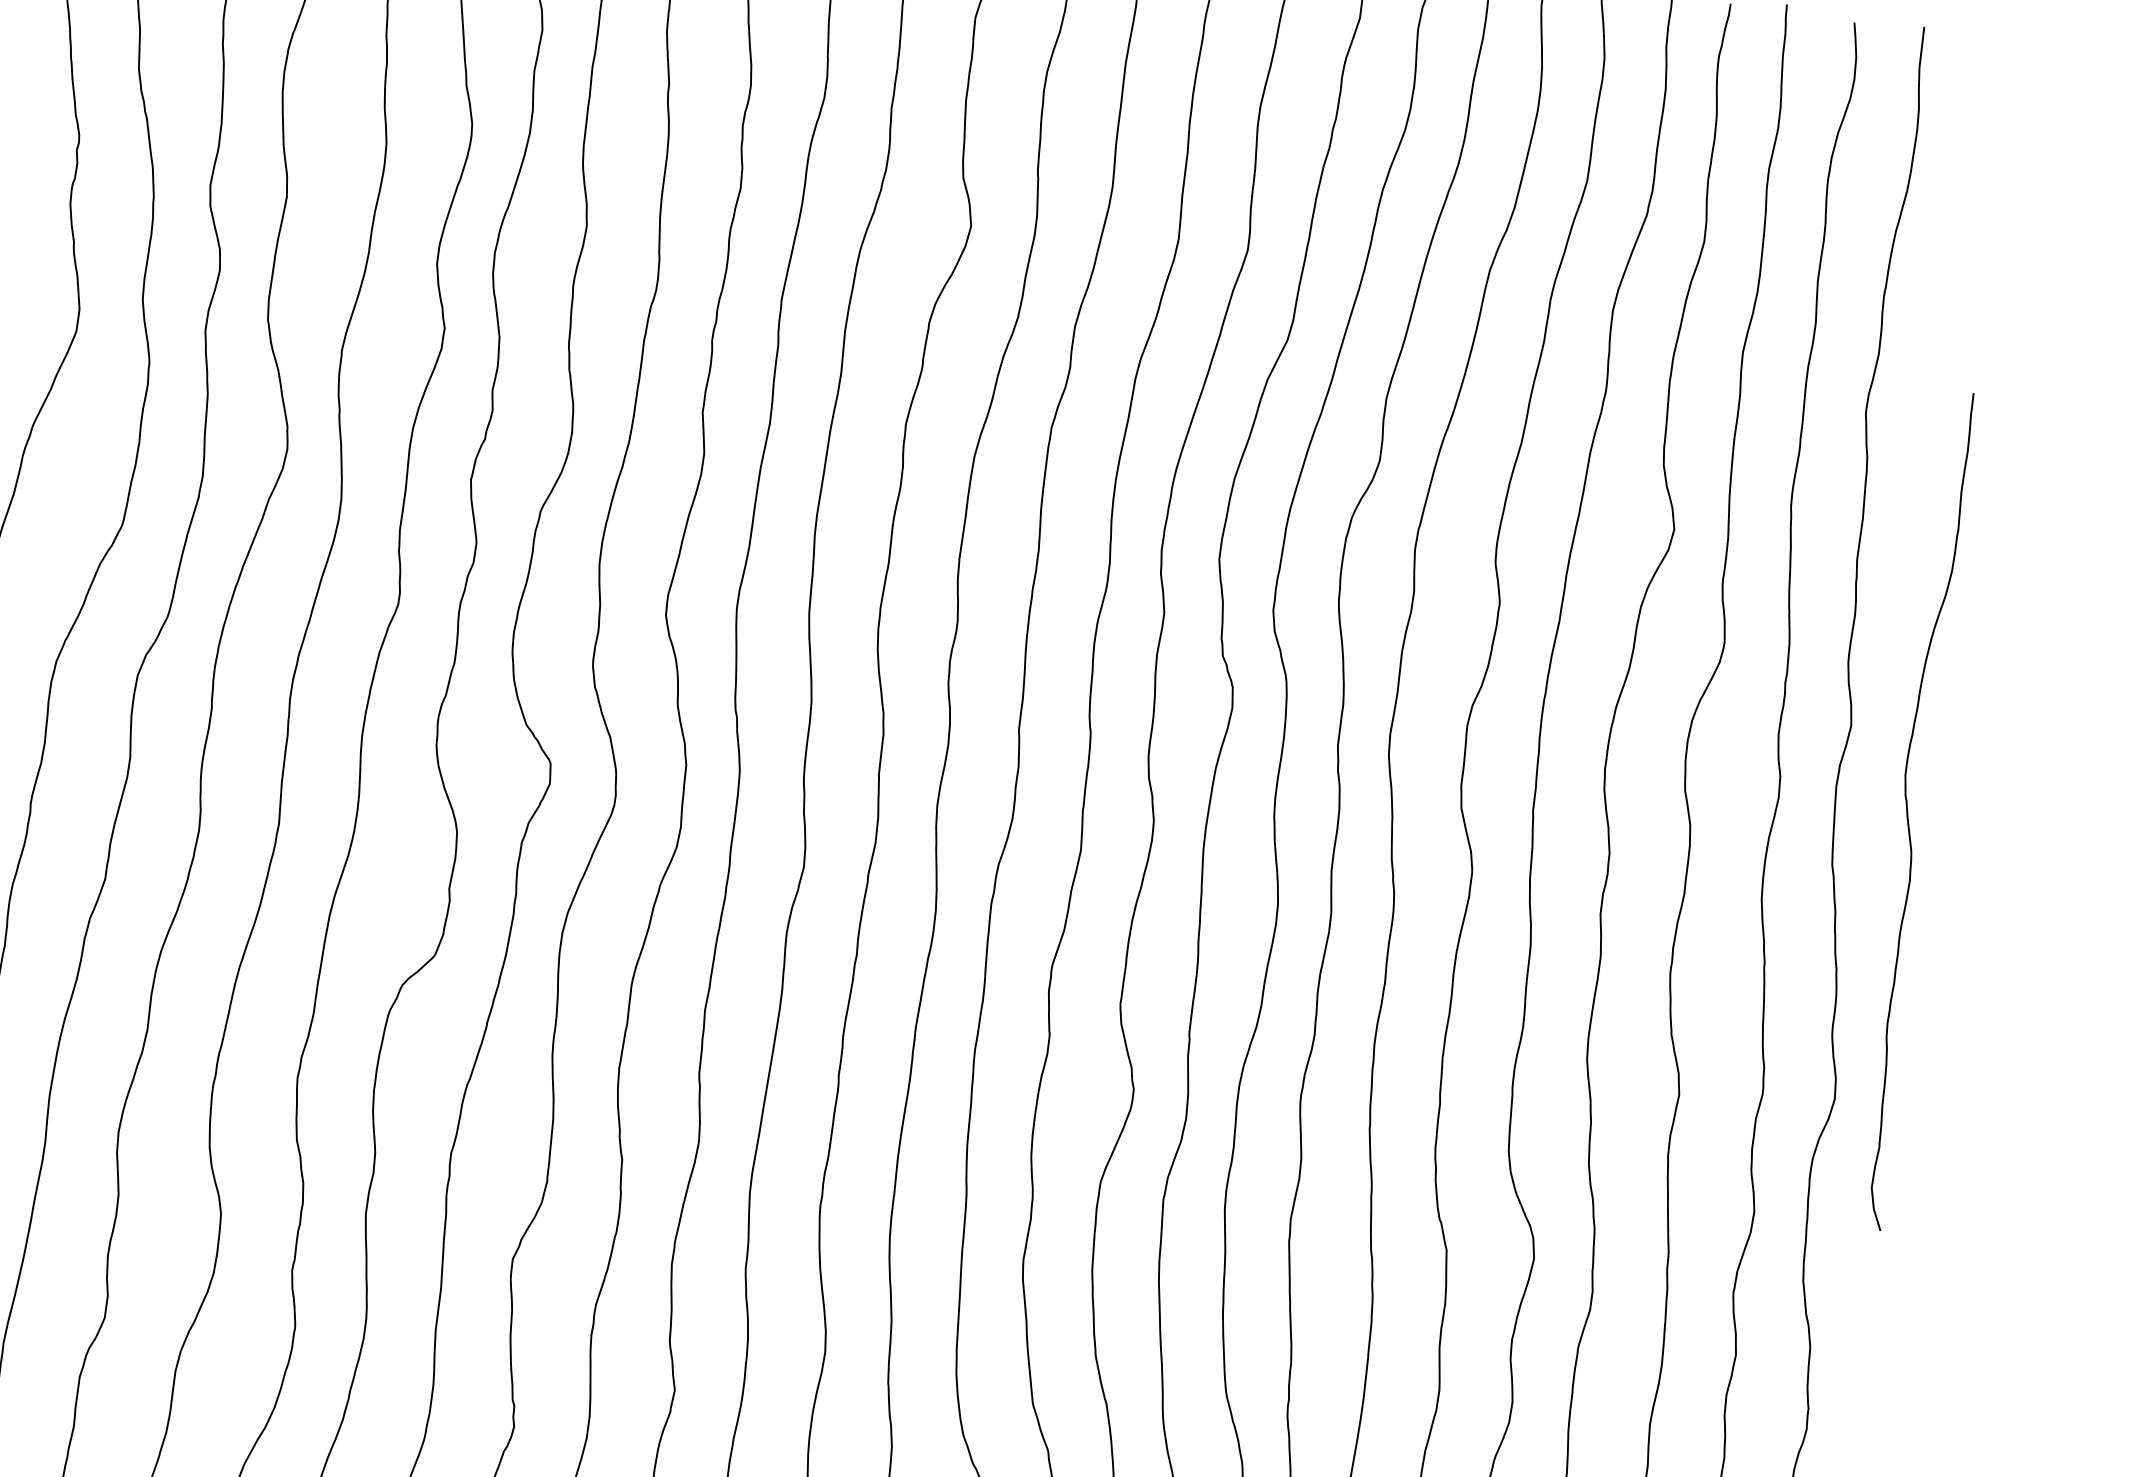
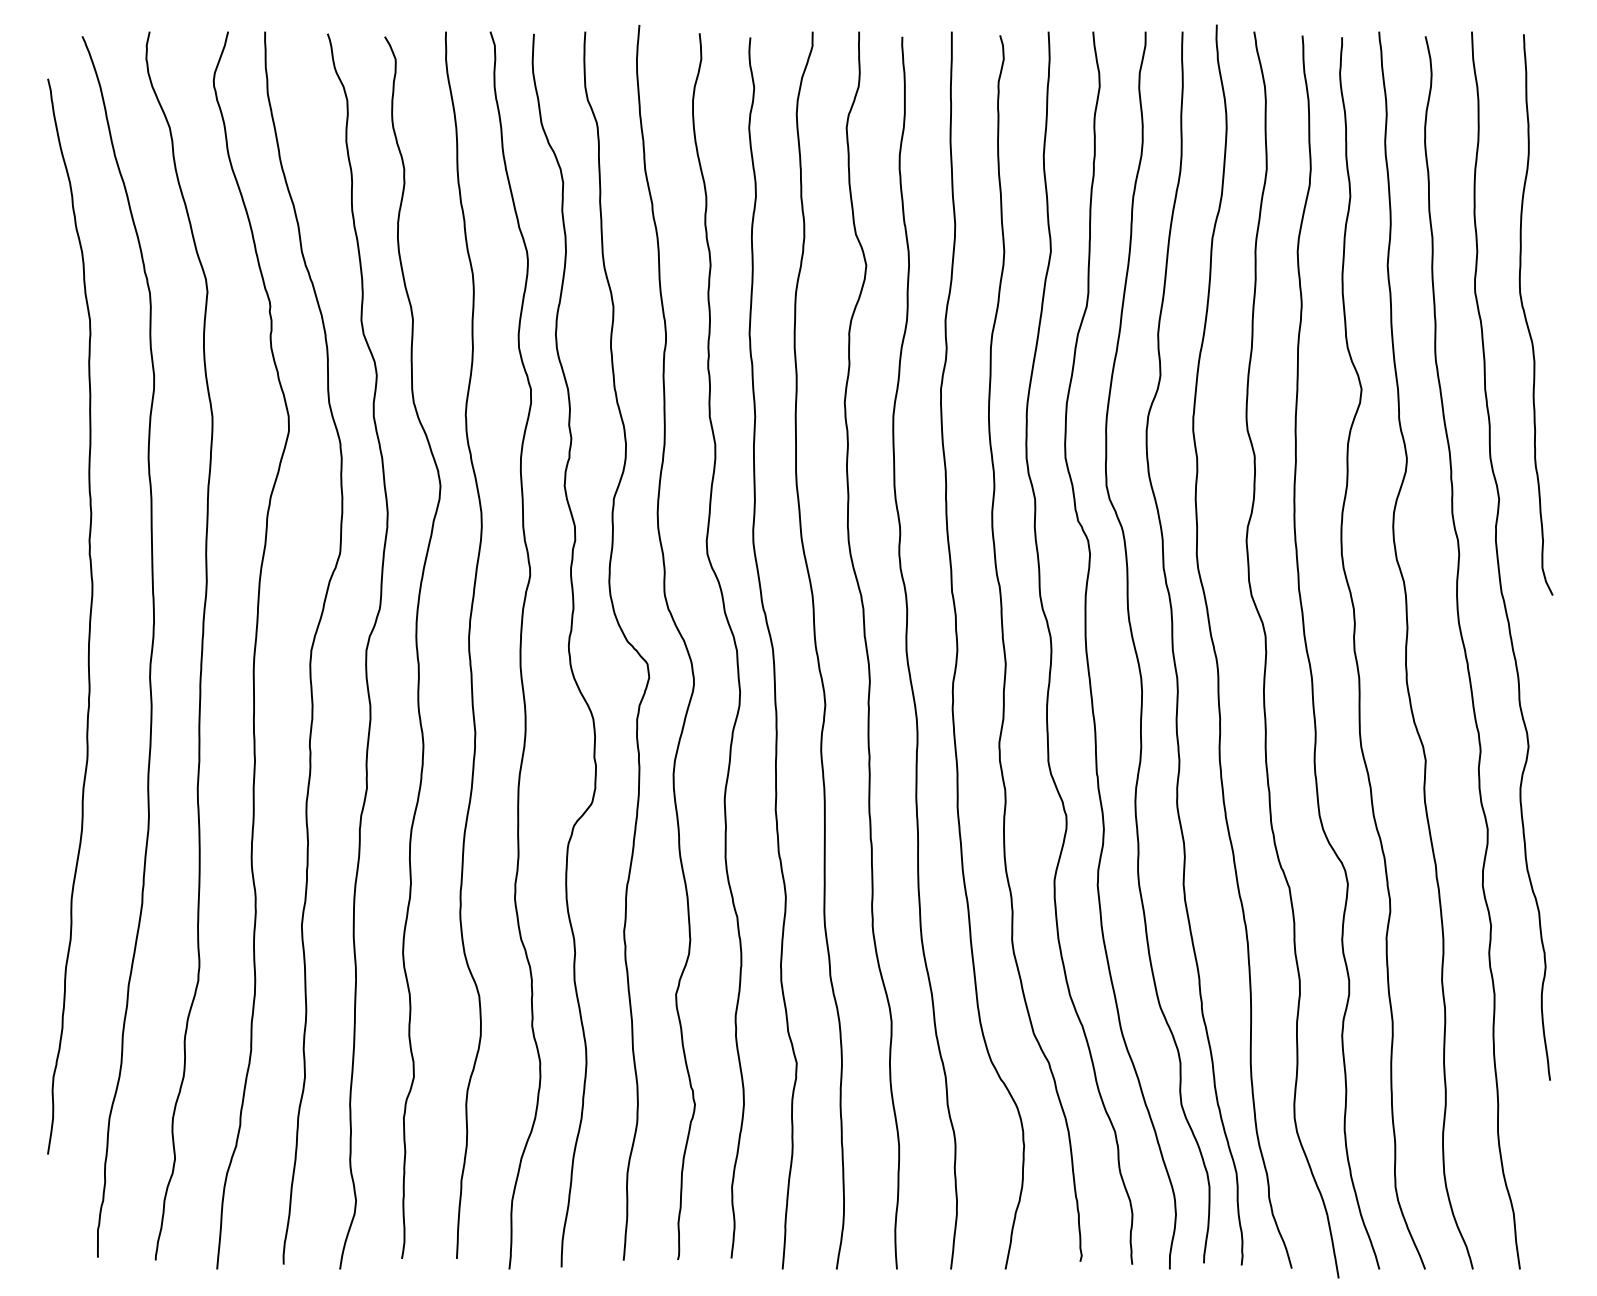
curve: (1909, 811) -> (1526, 316), moved

